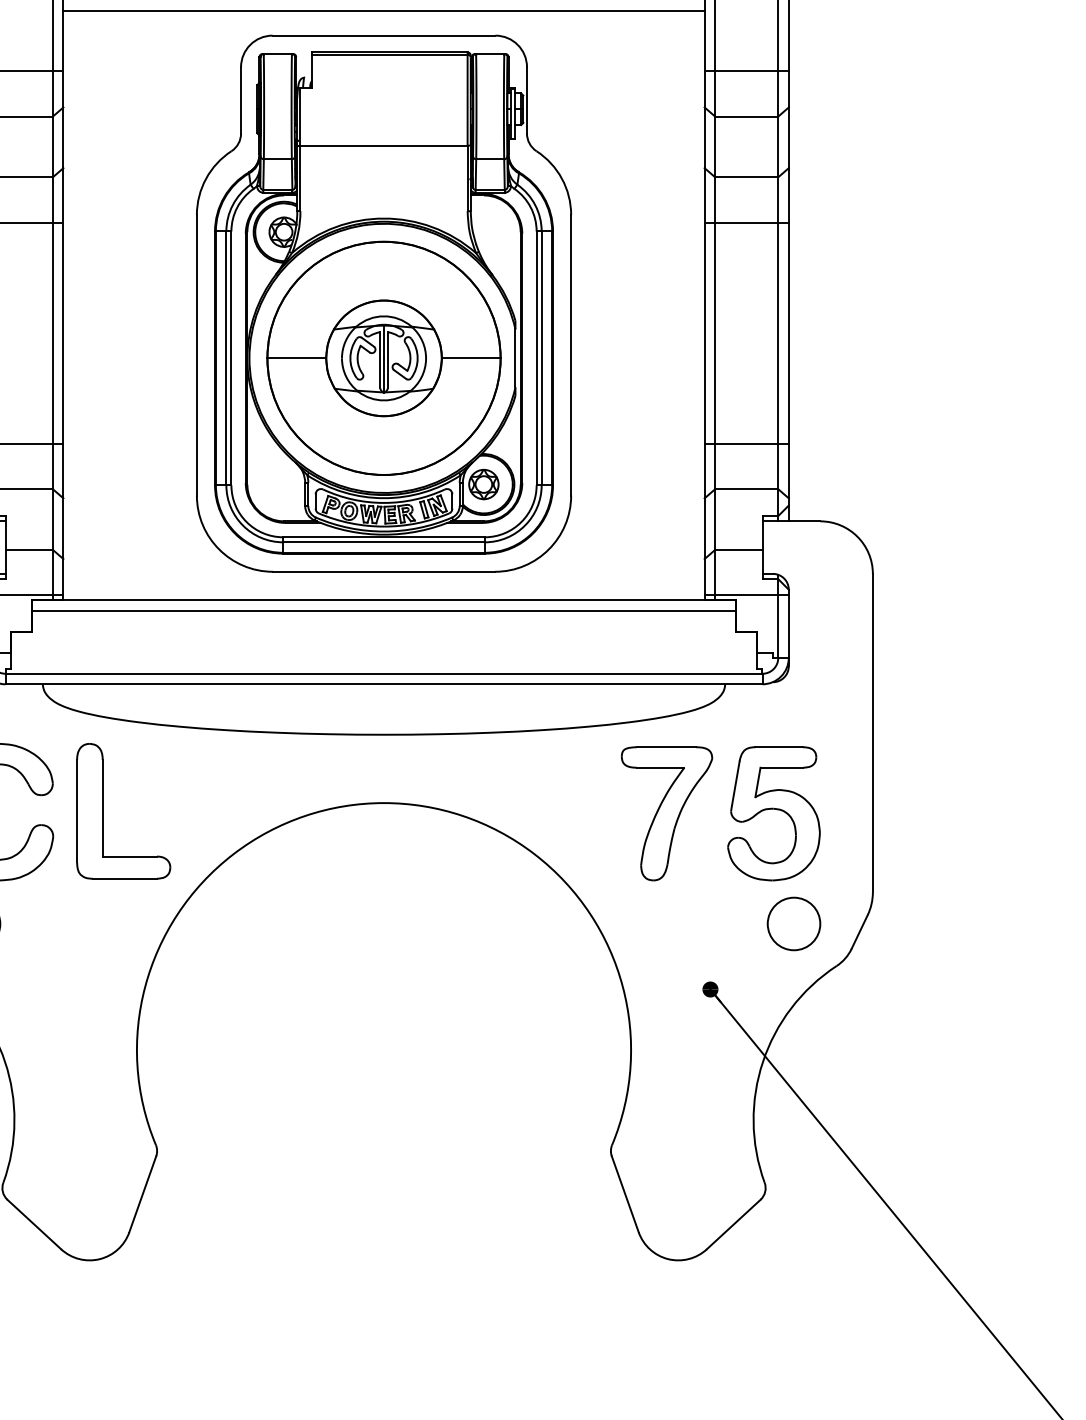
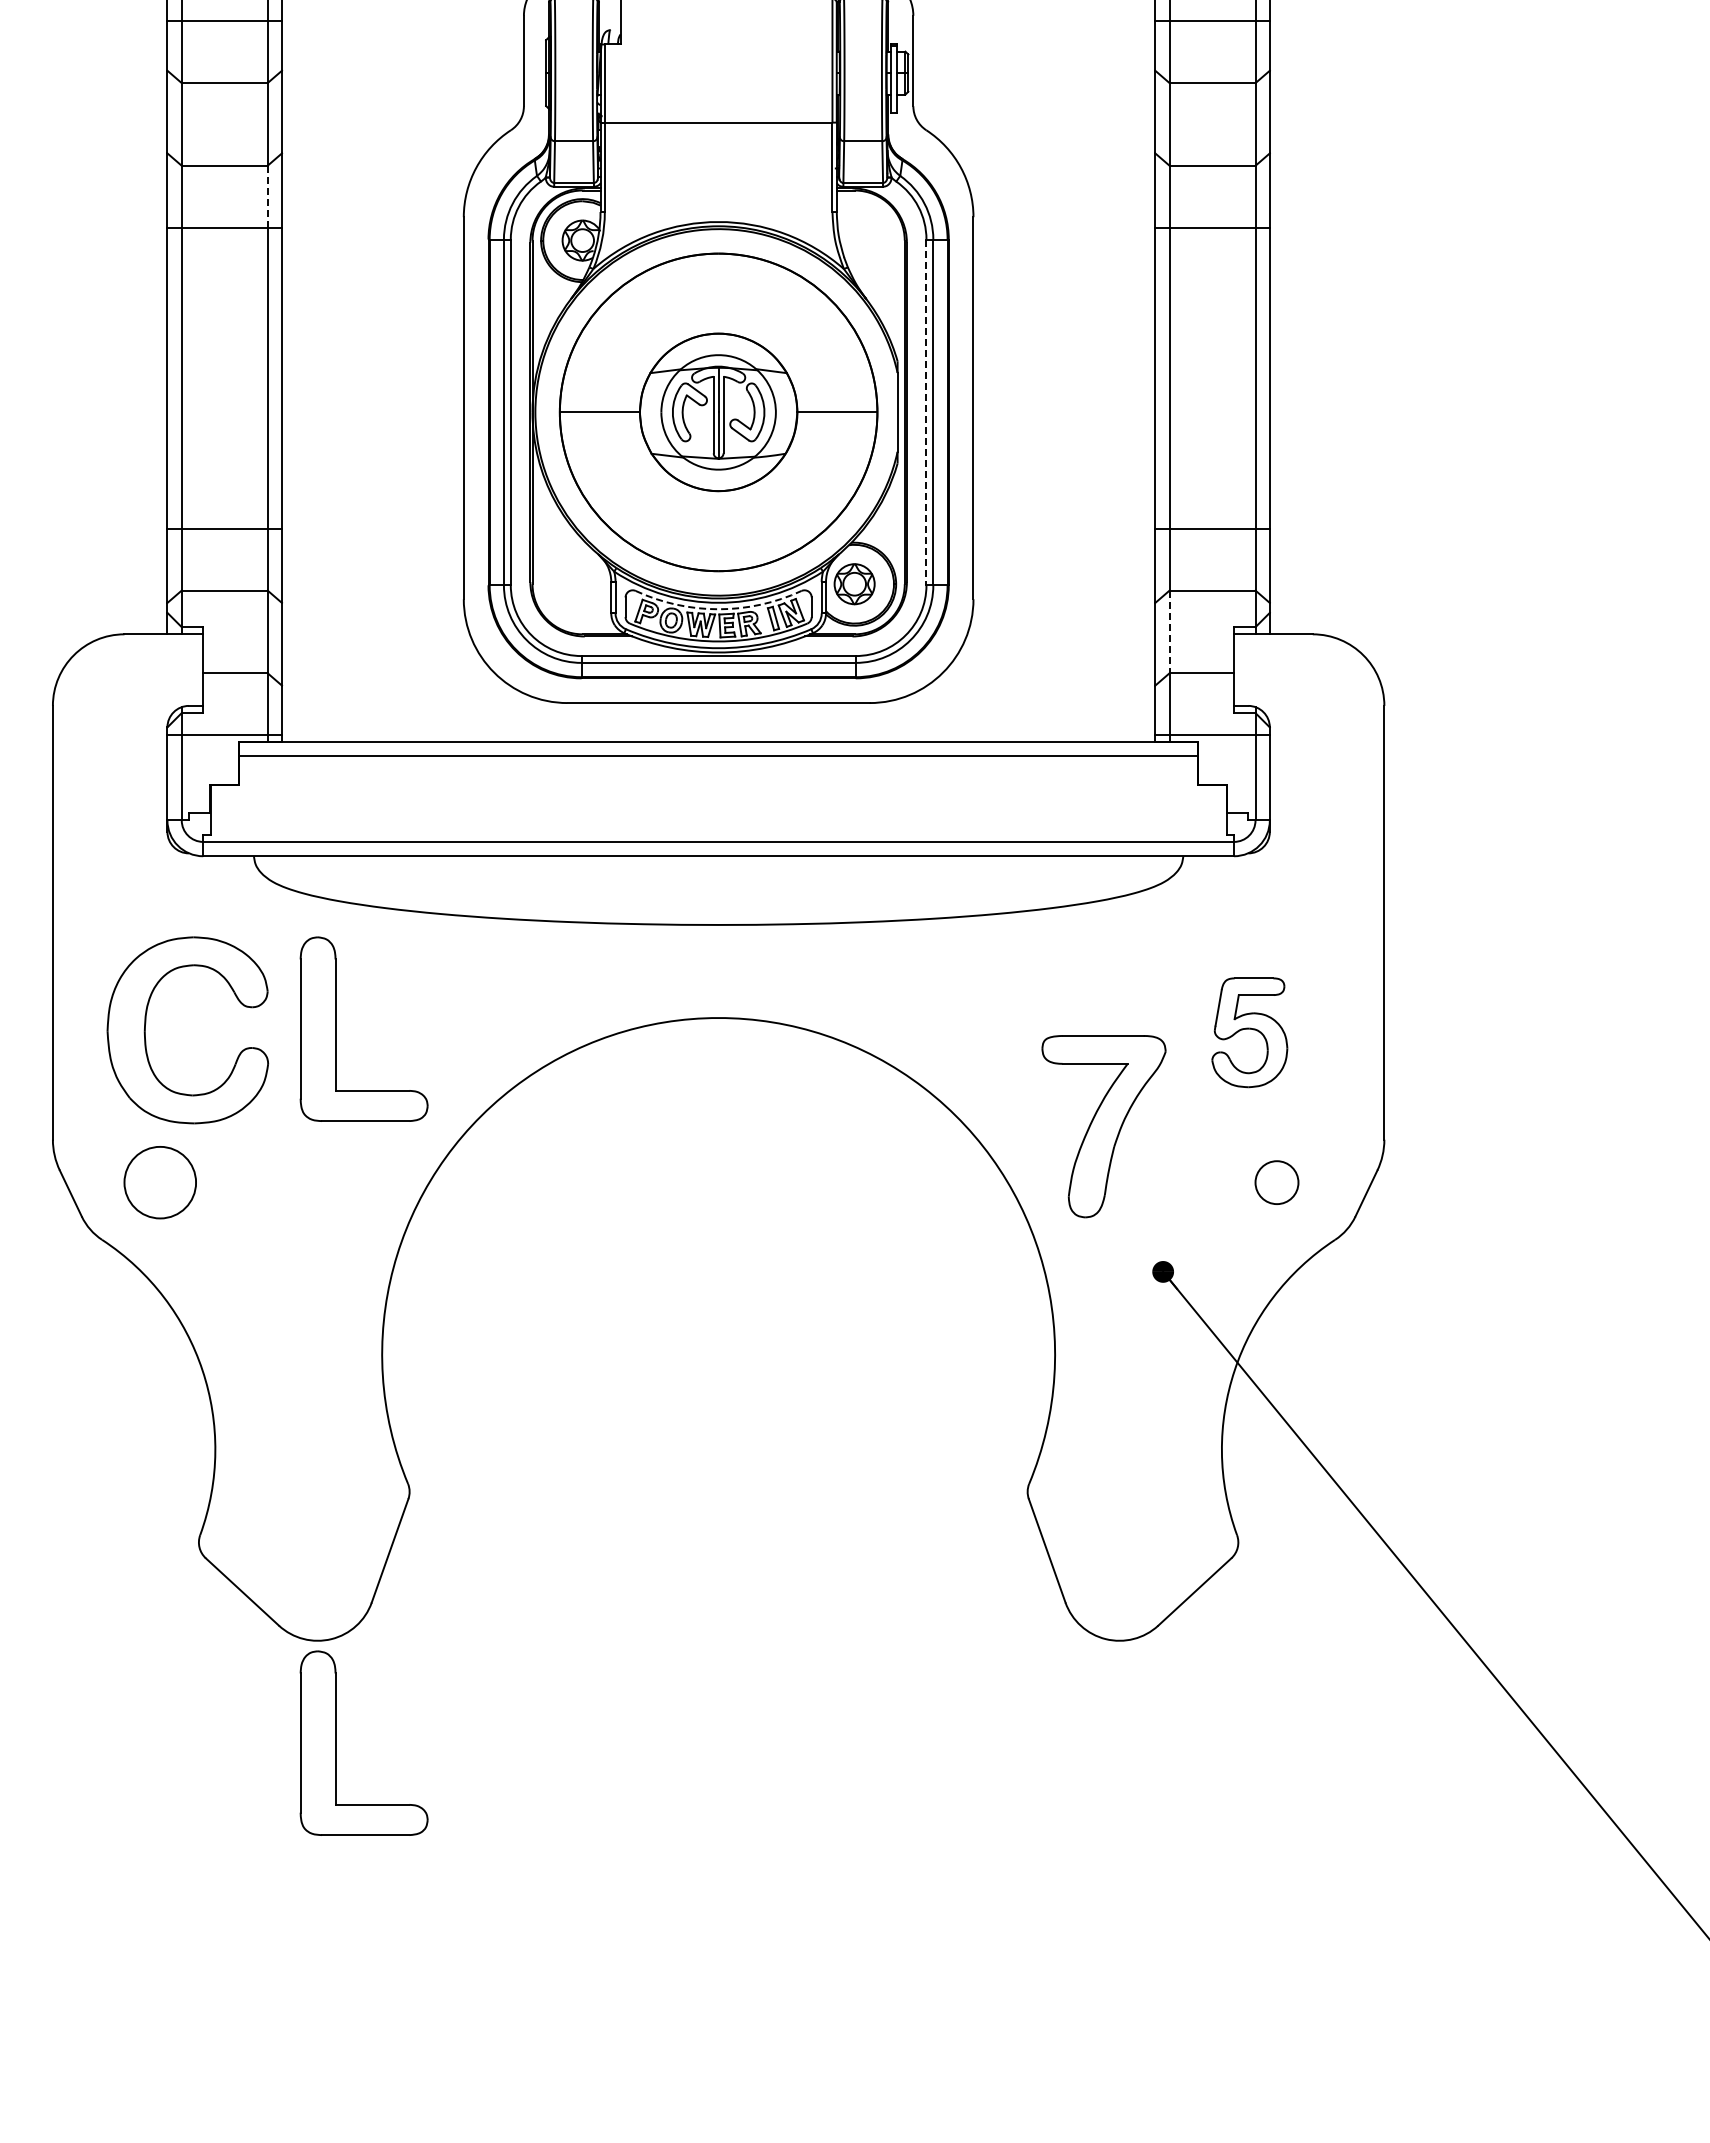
line: (52, 199) -> (267, 196), solid -> dashed
line: (536, 358) -> (926, 412), solid -> dashed
arc: (383, 503) -> (718, 609), solid -> dashed
line: (715, 519) -> (1169, 632), solid -> dashed
part: (666, 813) -> (1103, 1126), moved
part: (773, 813) -> (1249, 1032), size x0.6
circle: (793, 923) -> (1276, 1182), size x0.6
part: (103, 1335) -> (336, 1742), added

